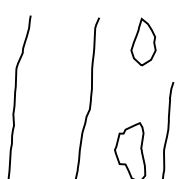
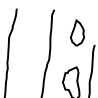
part: (143, 40) -> (77, 32), moved

